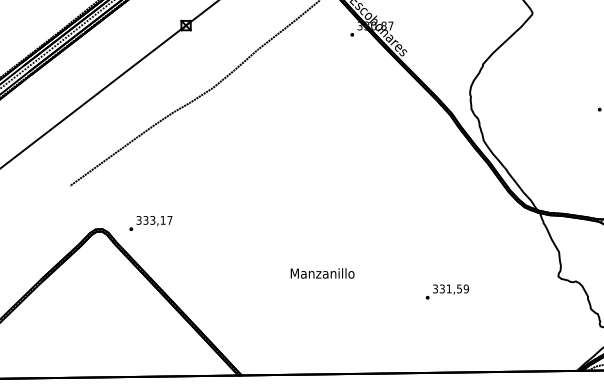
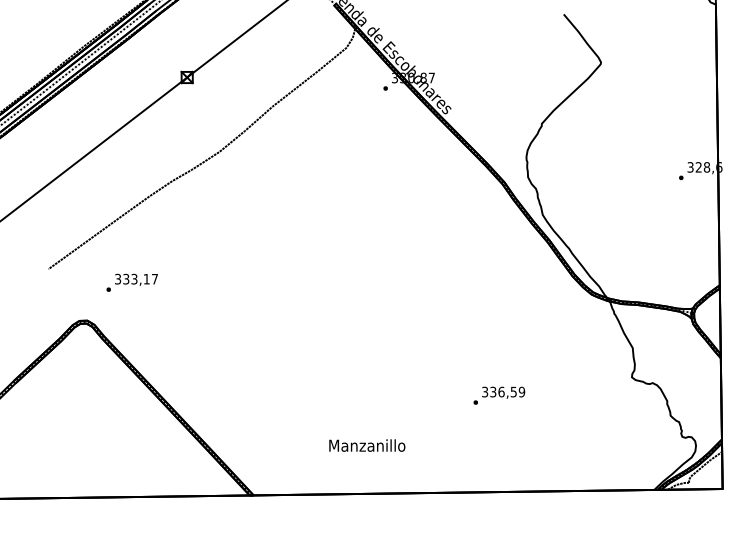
text: (150, 223) -> (131, 282), moved
text: (322, 273) -> (367, 445), moved
text: (449, 288) -> (501, 391), 331,59 -> 336,59

